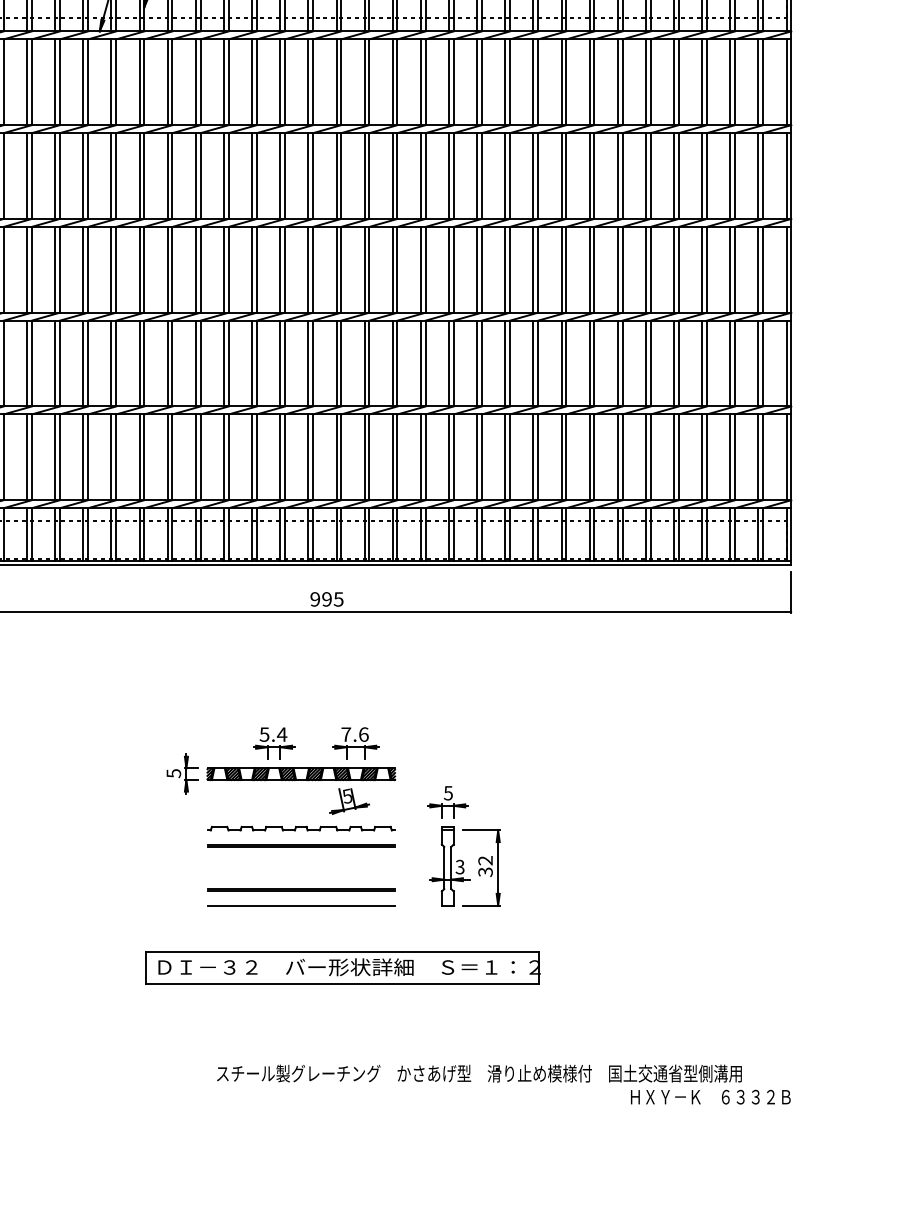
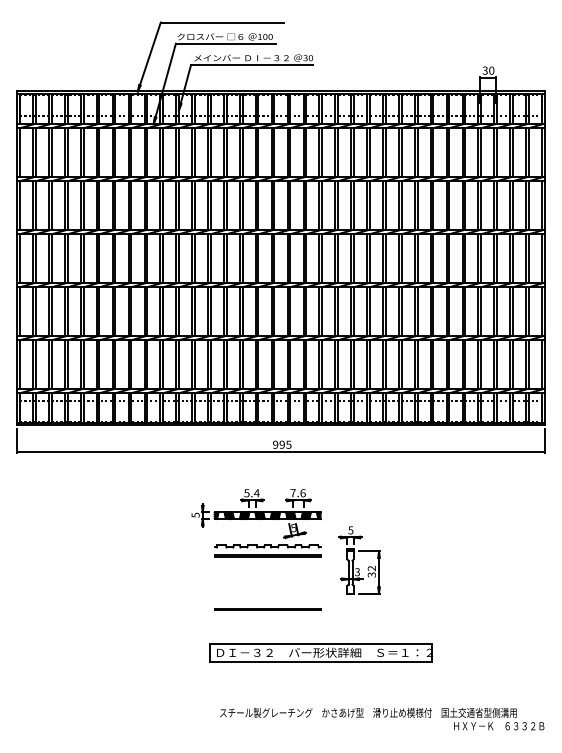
part: (281, 788) -> (256, 523), moved
part: (463, 846) -> (359, 560), moved
line: (300, 904) -> (267, 617), removed
part: (341, 966) -> (320, 652), moved

